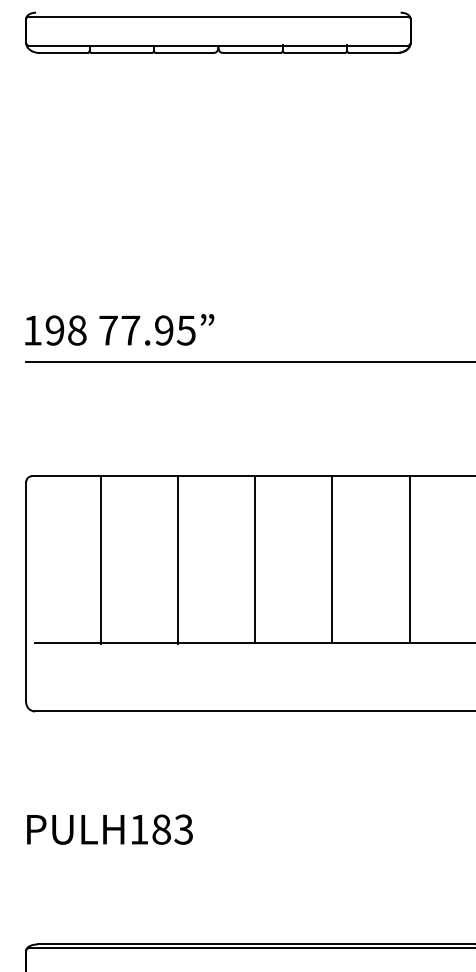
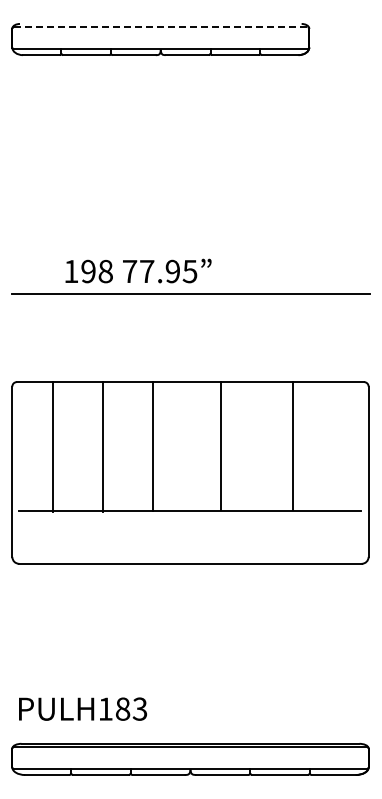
line: (218, 17) -> (160, 27), solid -> dashed
text: (119, 329) -> (138, 270), moved
line: (100, 559) -> (52, 446), moved
line: (177, 559) -> (103, 446), moved
line: (255, 559) -> (153, 446), moved
line: (331, 559) -> (220, 446), moved
line: (409, 559) -> (292, 446), moved
text: (109, 828) -> (82, 708), moved

